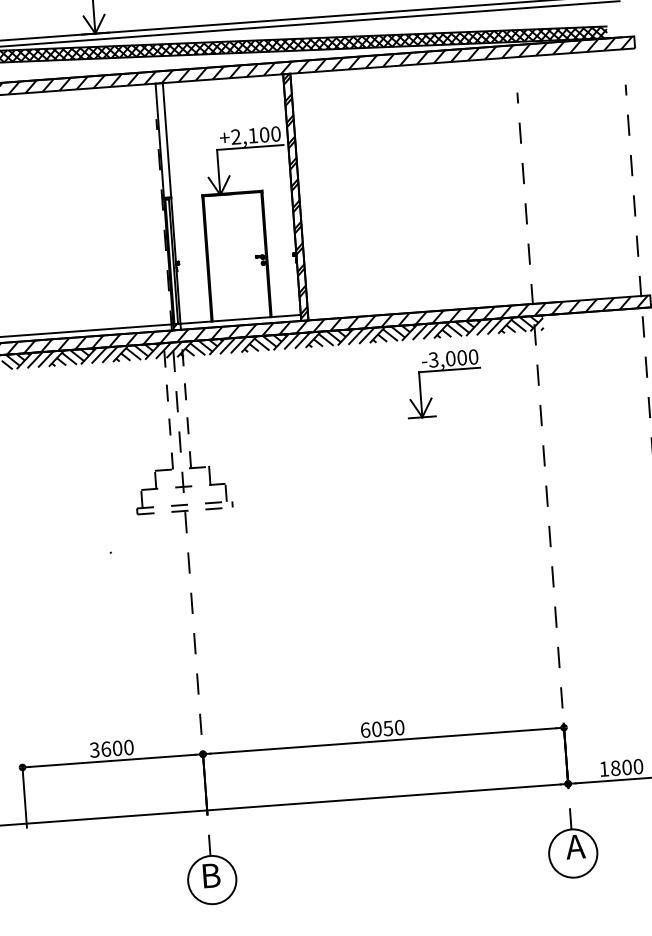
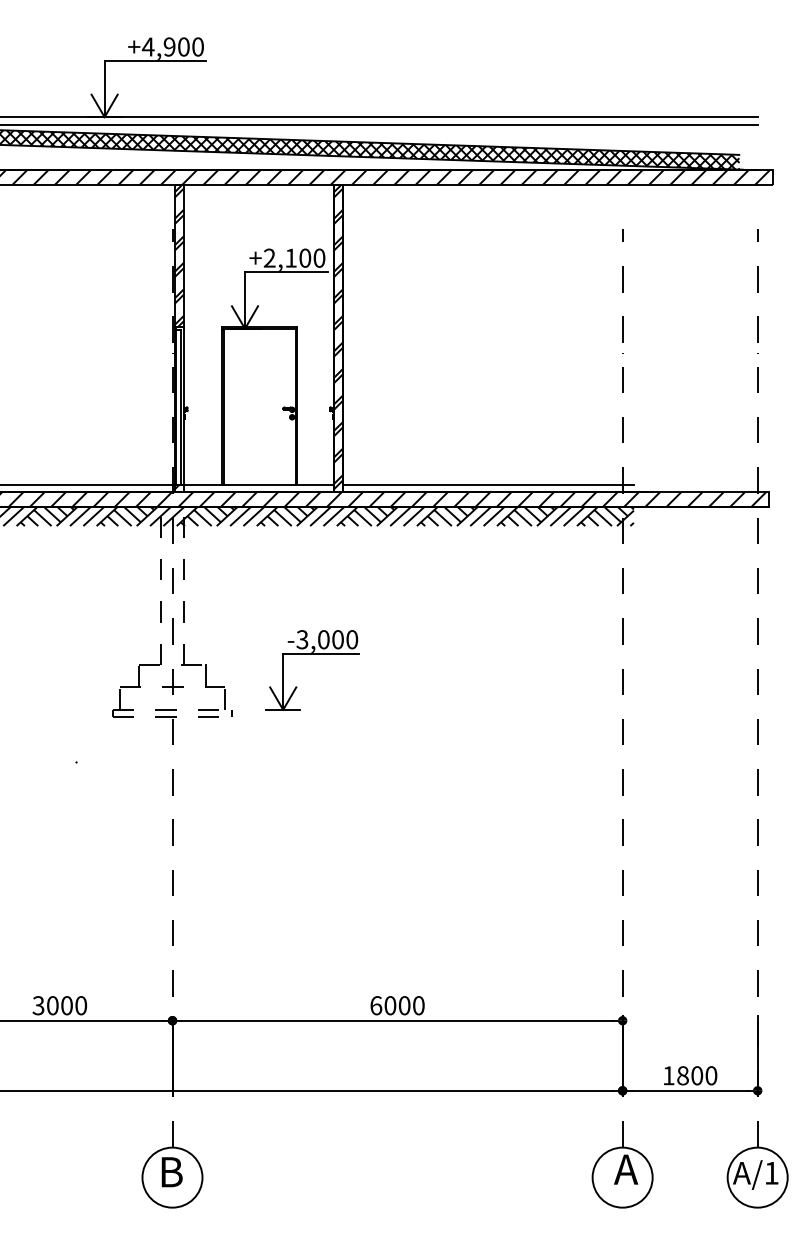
hatch: (162, 140) -> (178, 255), added
line: (424, 305) -> (487, 484), added
part: (442, 371) -> (312, 654), moved
text: (388, 728) -> (404, 1005), 6050 -> 6000
text: (105, 749) -> (52, 1005), 3600 -> 3000

